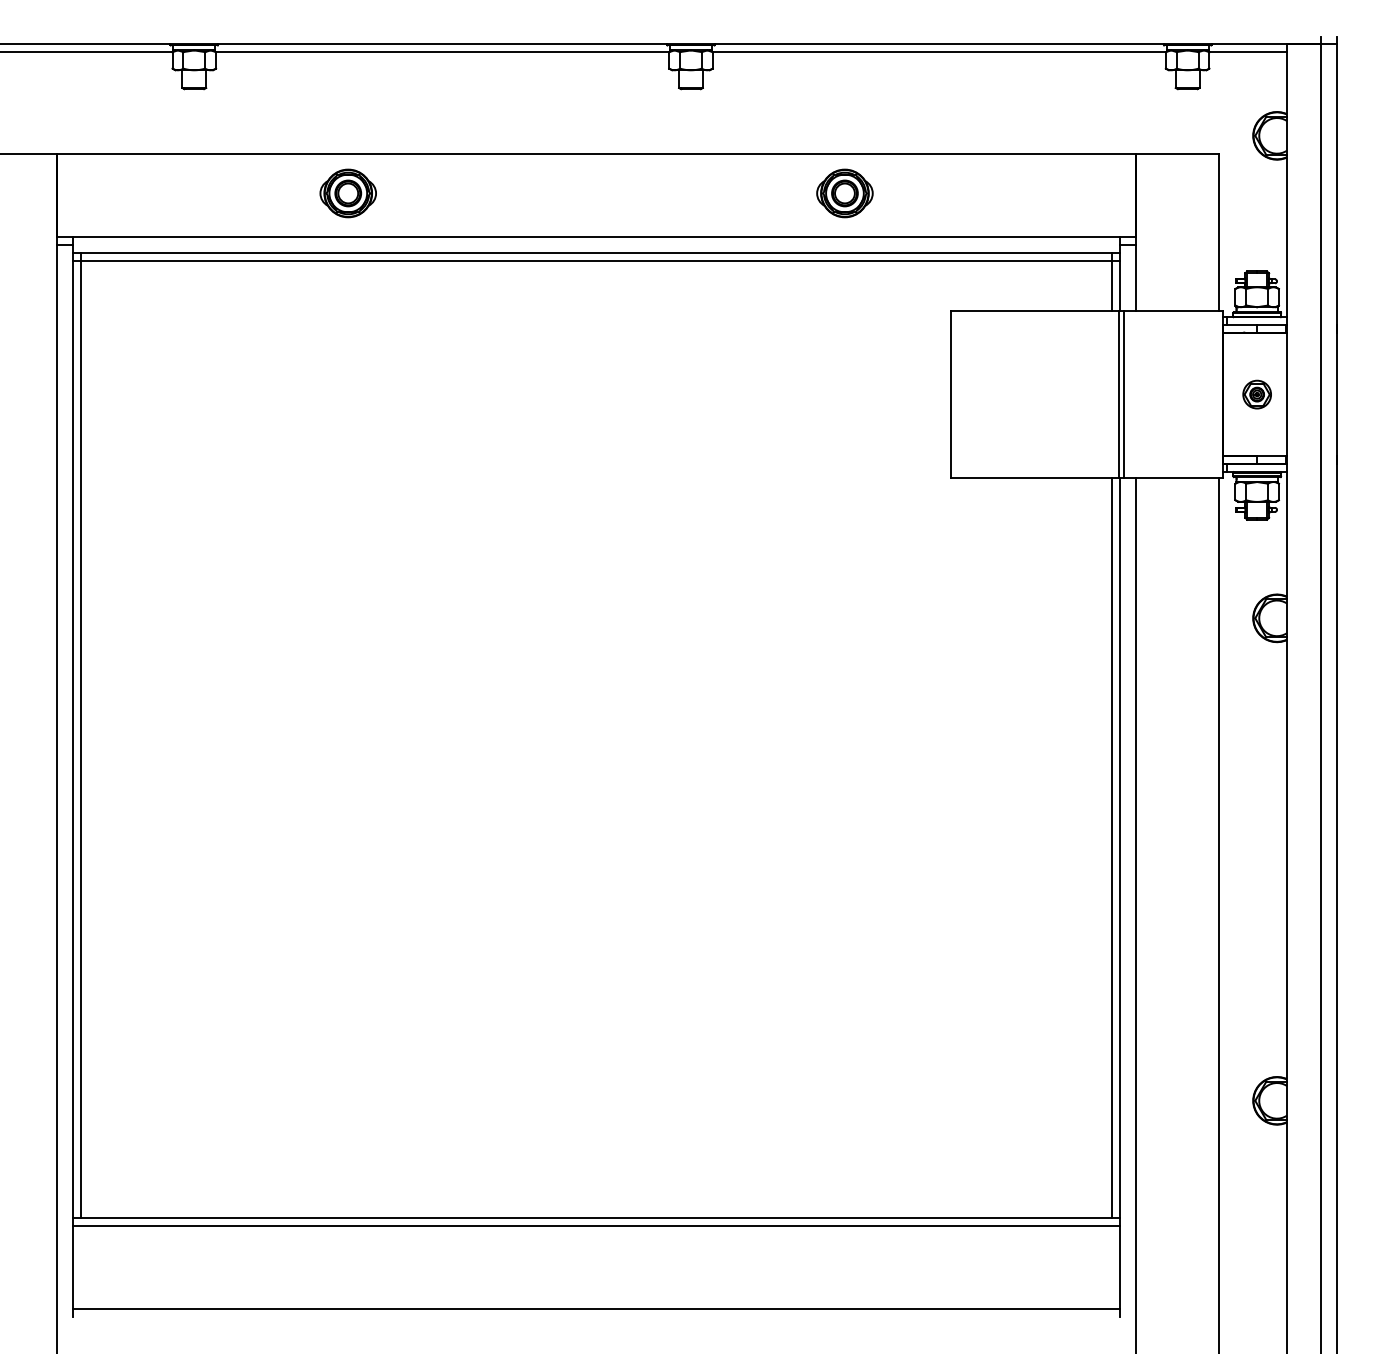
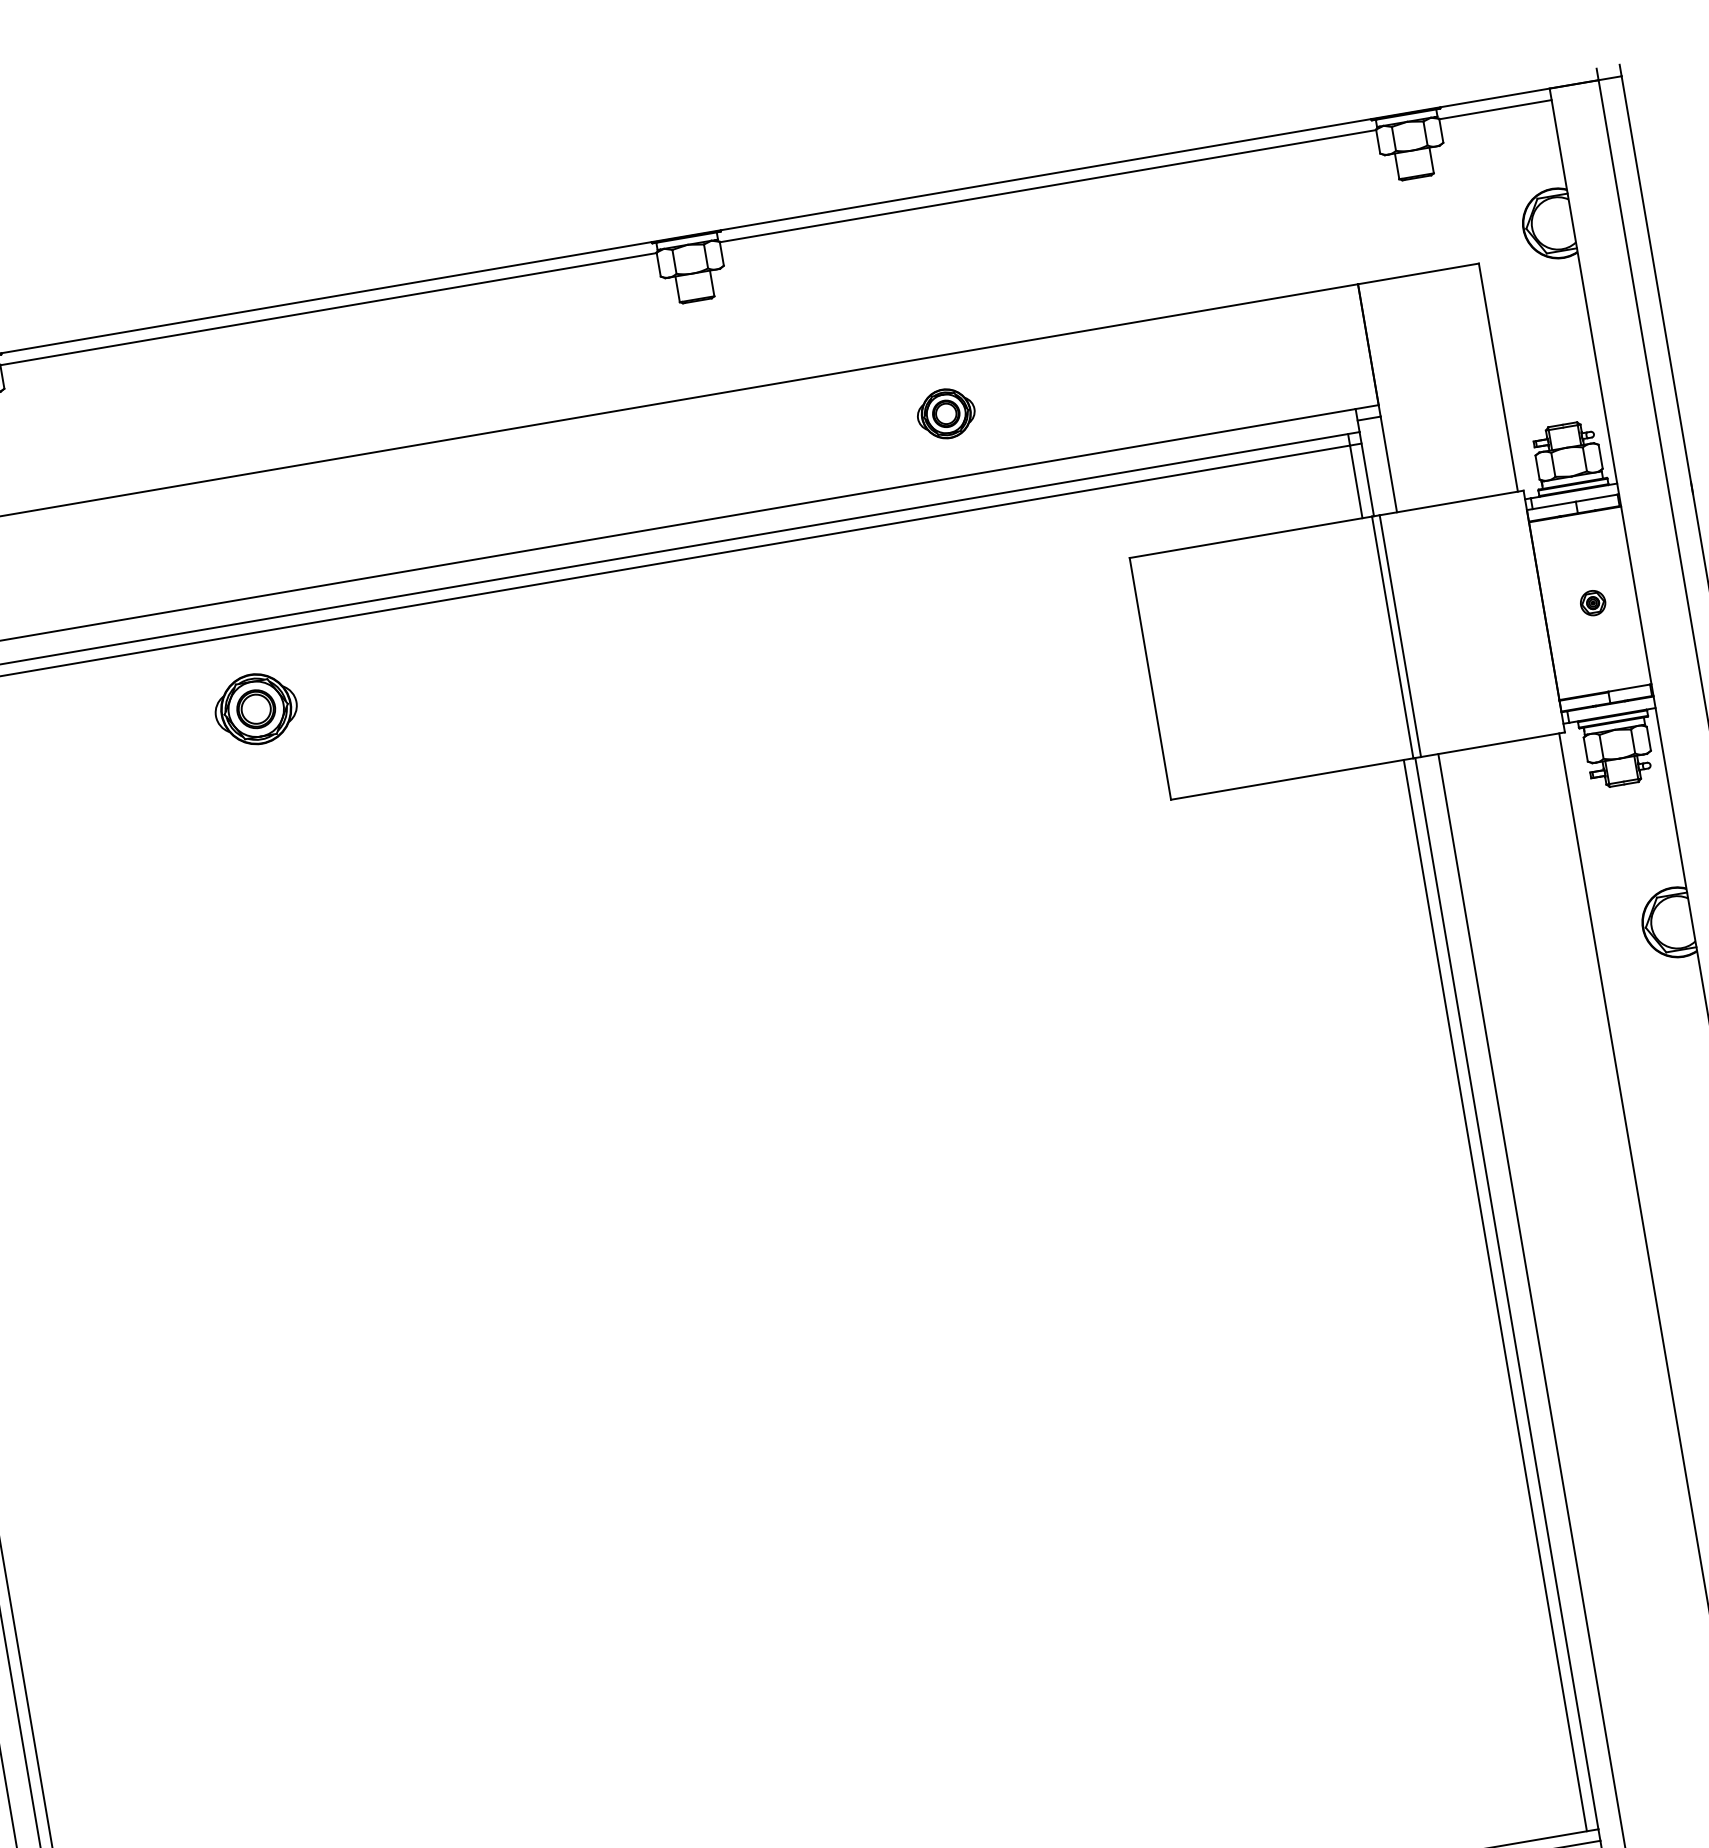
part: (347, 193) -> (255, 709), moved
part: (844, 193) -> (945, 414), size x0.7
part: (1256, 394) -> (1592, 603), size x0.6

